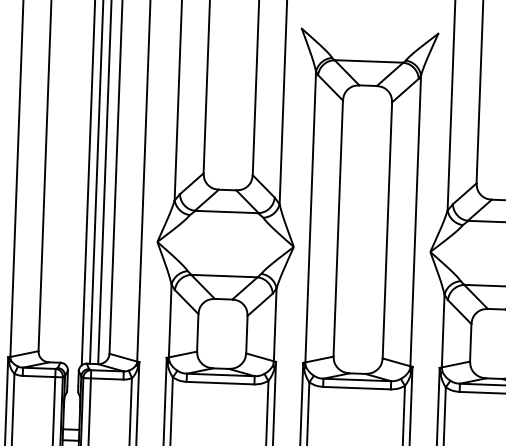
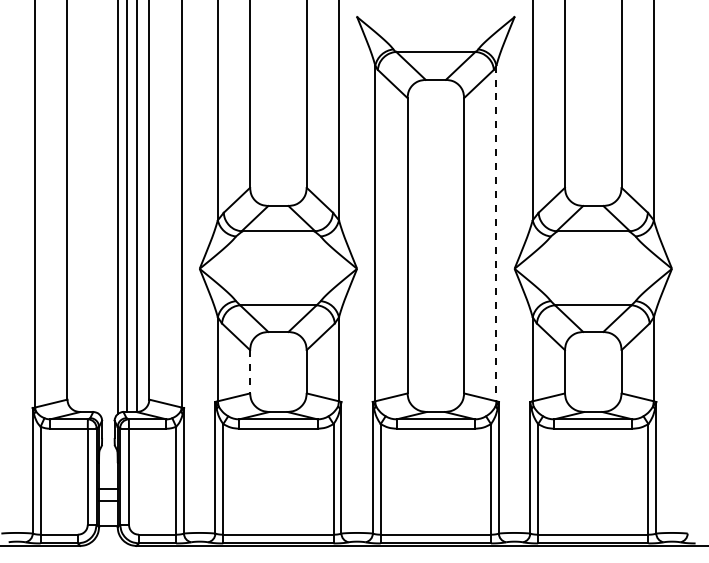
line: (415, 220) -> (496, 233), solid -> dashed
line: (198, 332) -> (250, 371), solid -> dashed

